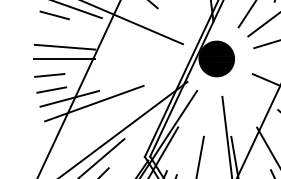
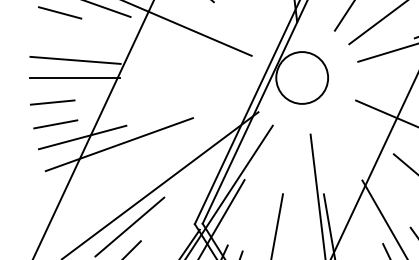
hatch: (216, 58) -> (301, 77), removed

